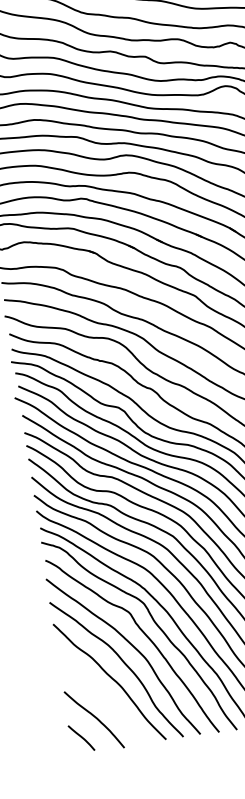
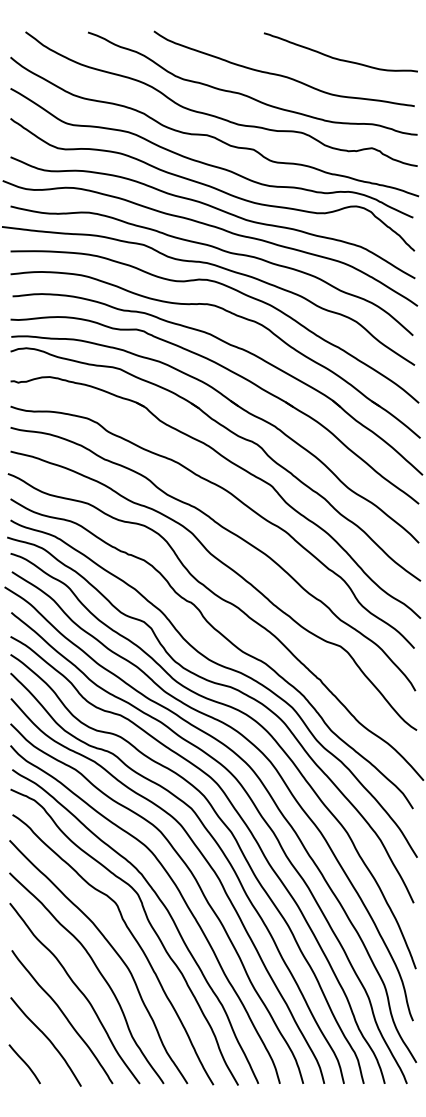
curve: (104, 700) -> (64, 1017), added

